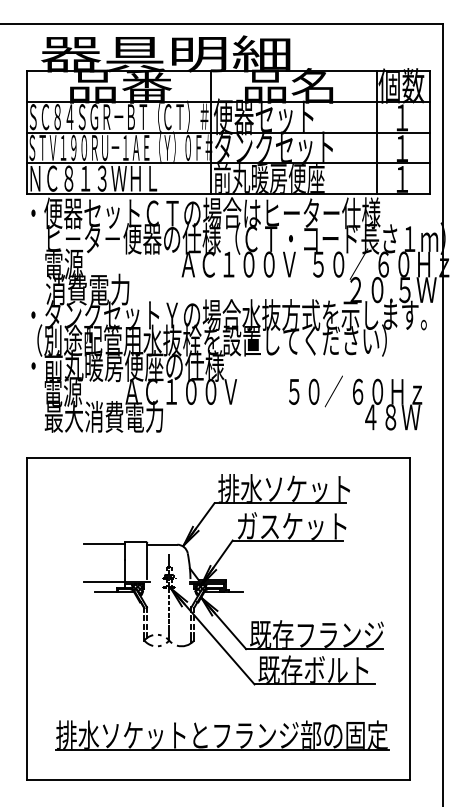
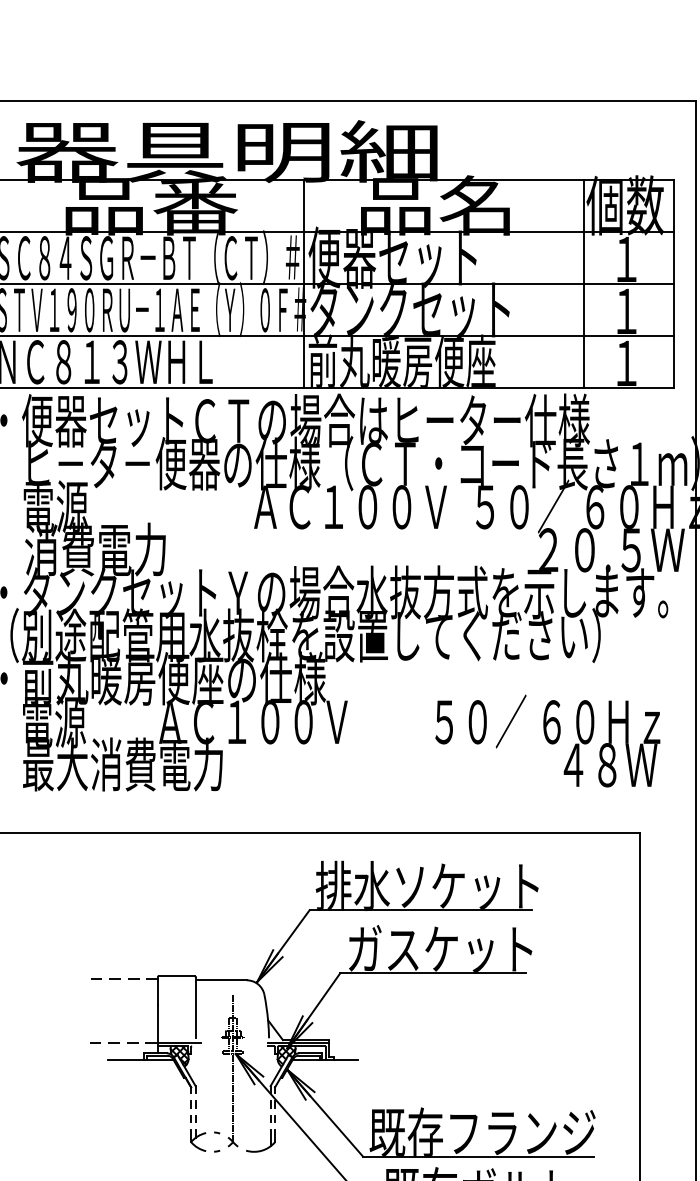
line: (104, 544) -> (123, 979), solid -> dashed
line: (105, 582) -> (125, 1044), solid -> dashed

